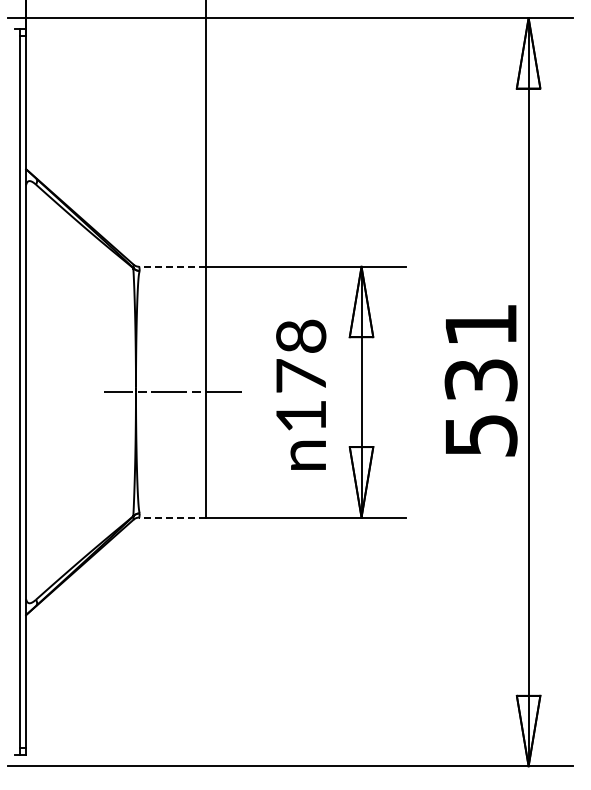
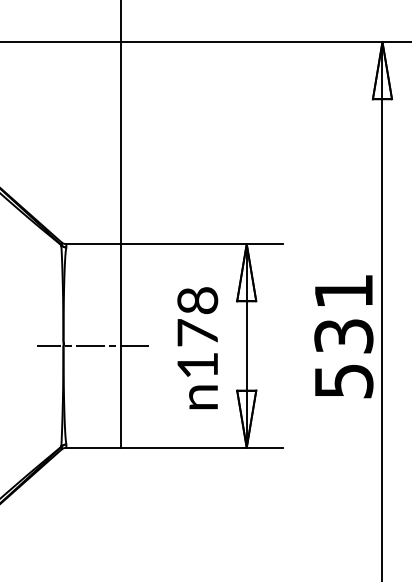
line: (172, 266) -> (93, 243), dashed -> solid
line: (172, 517) -> (93, 447), dashed -> solid

